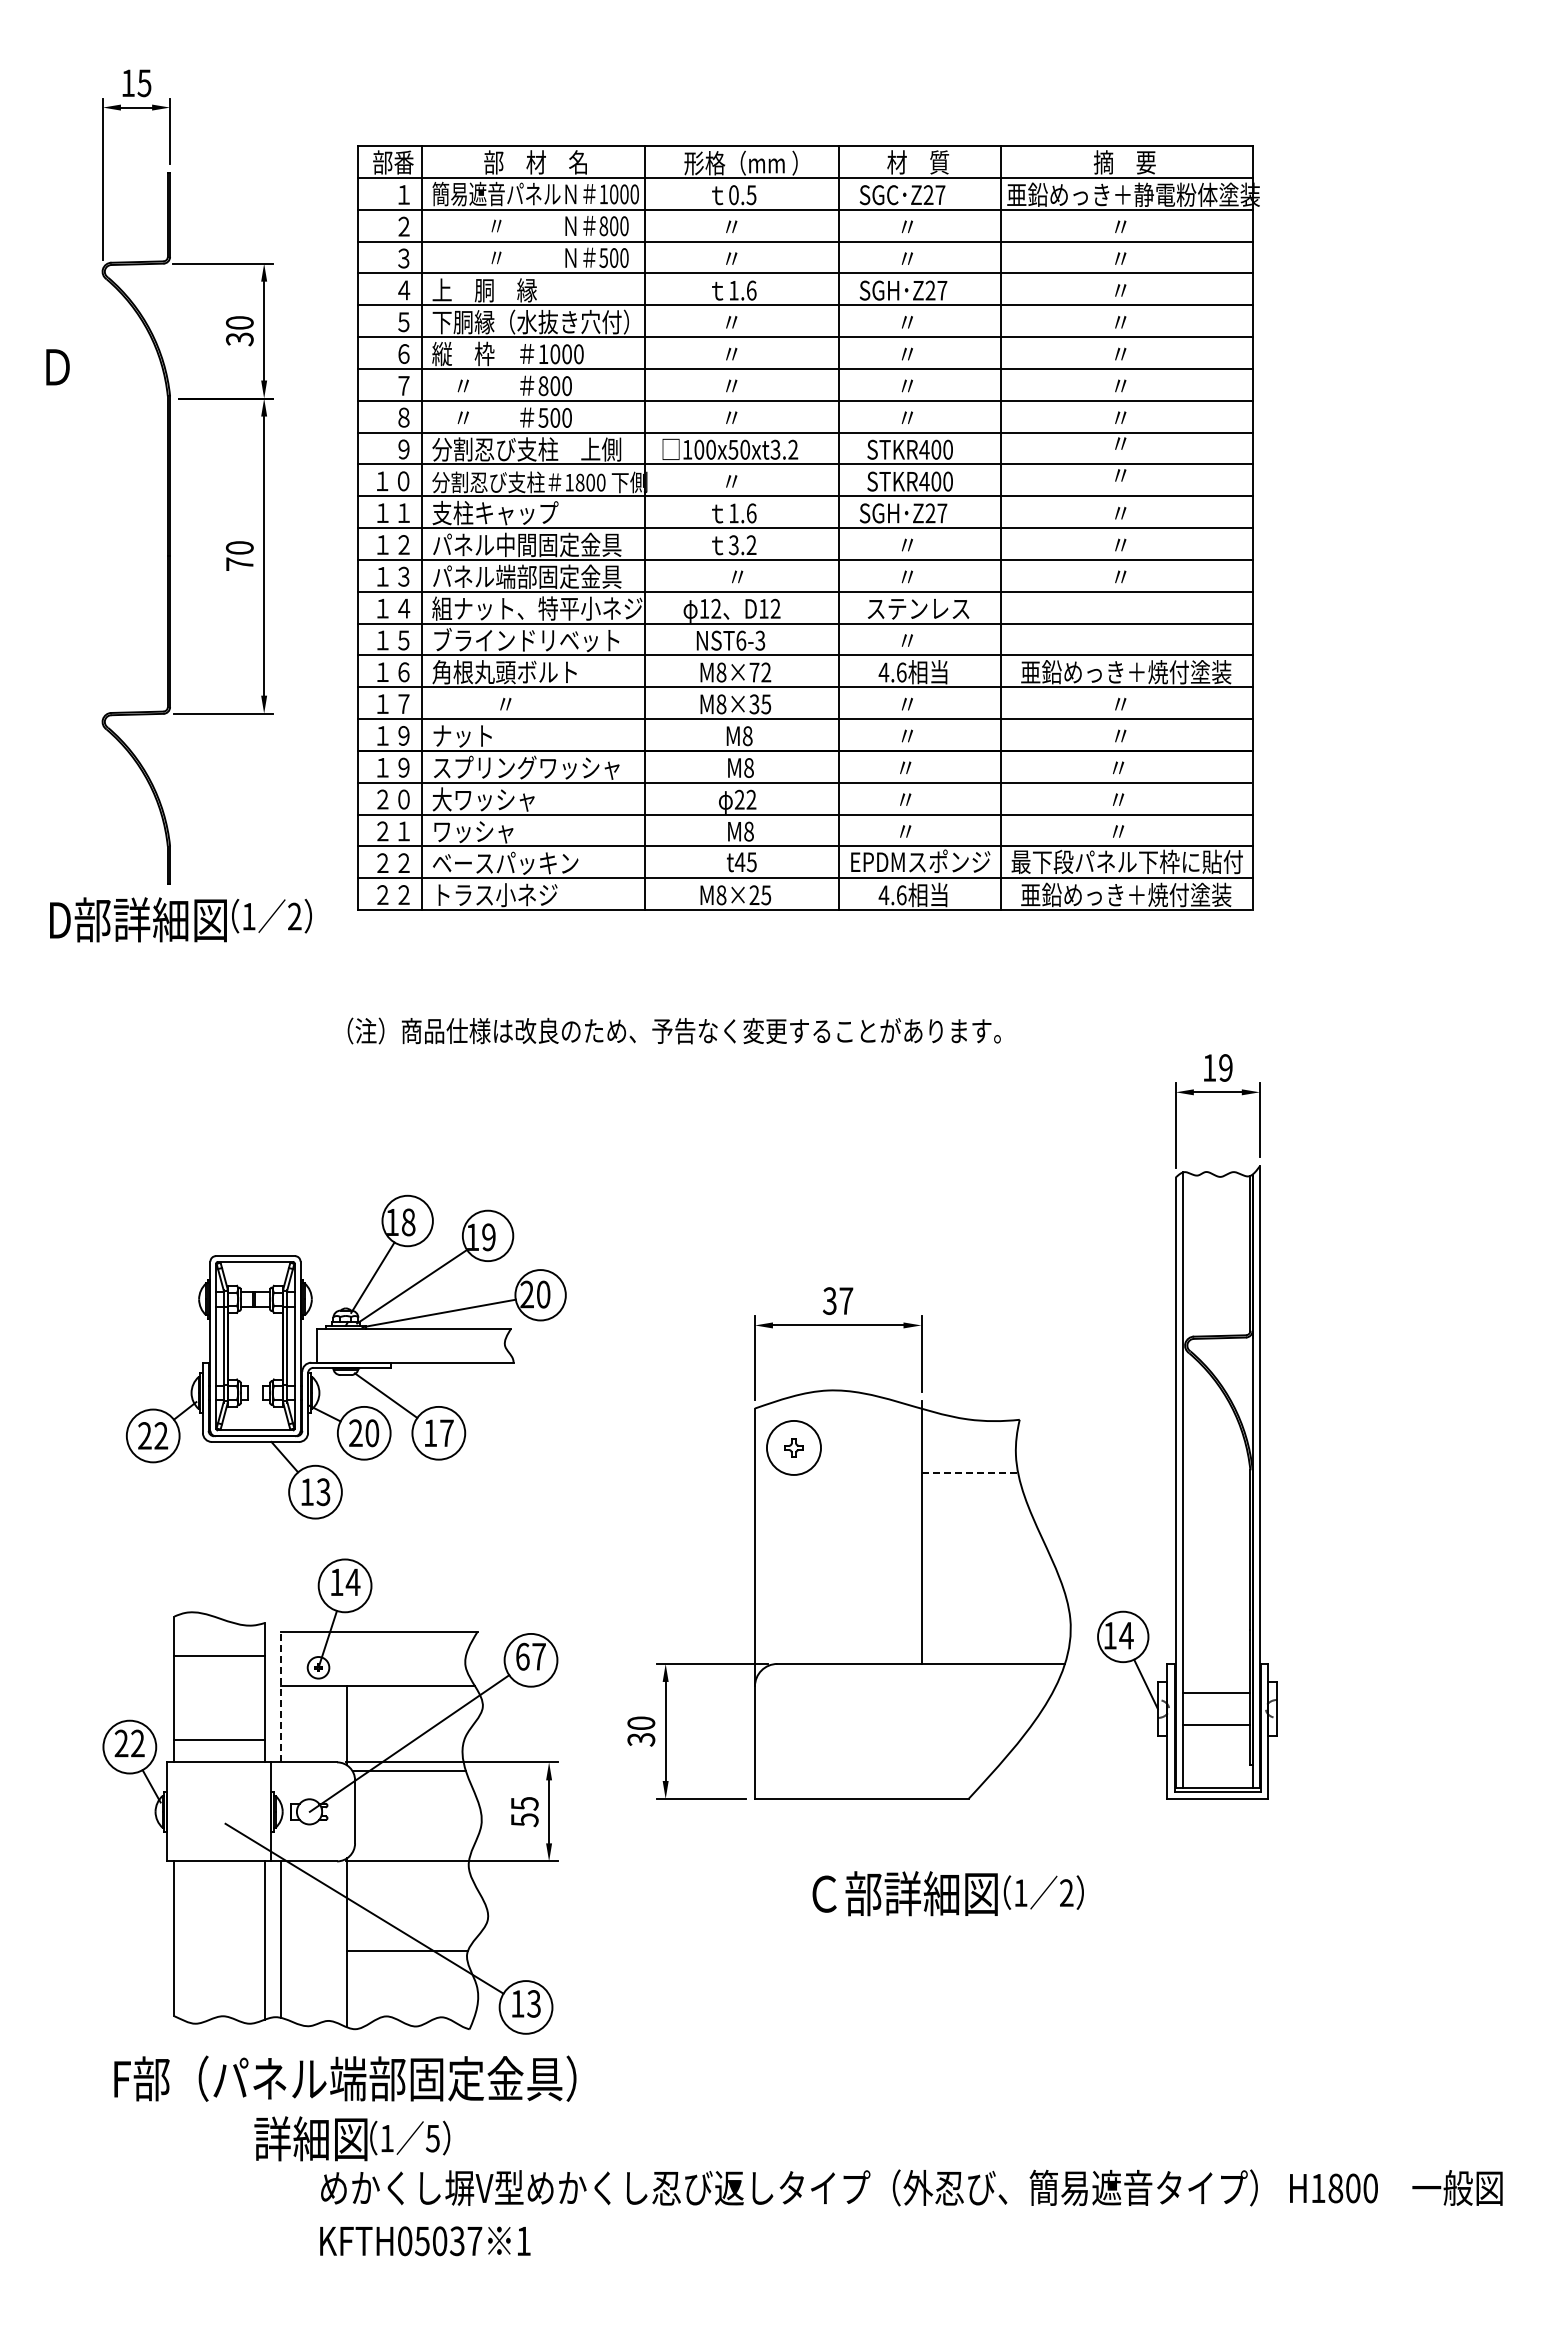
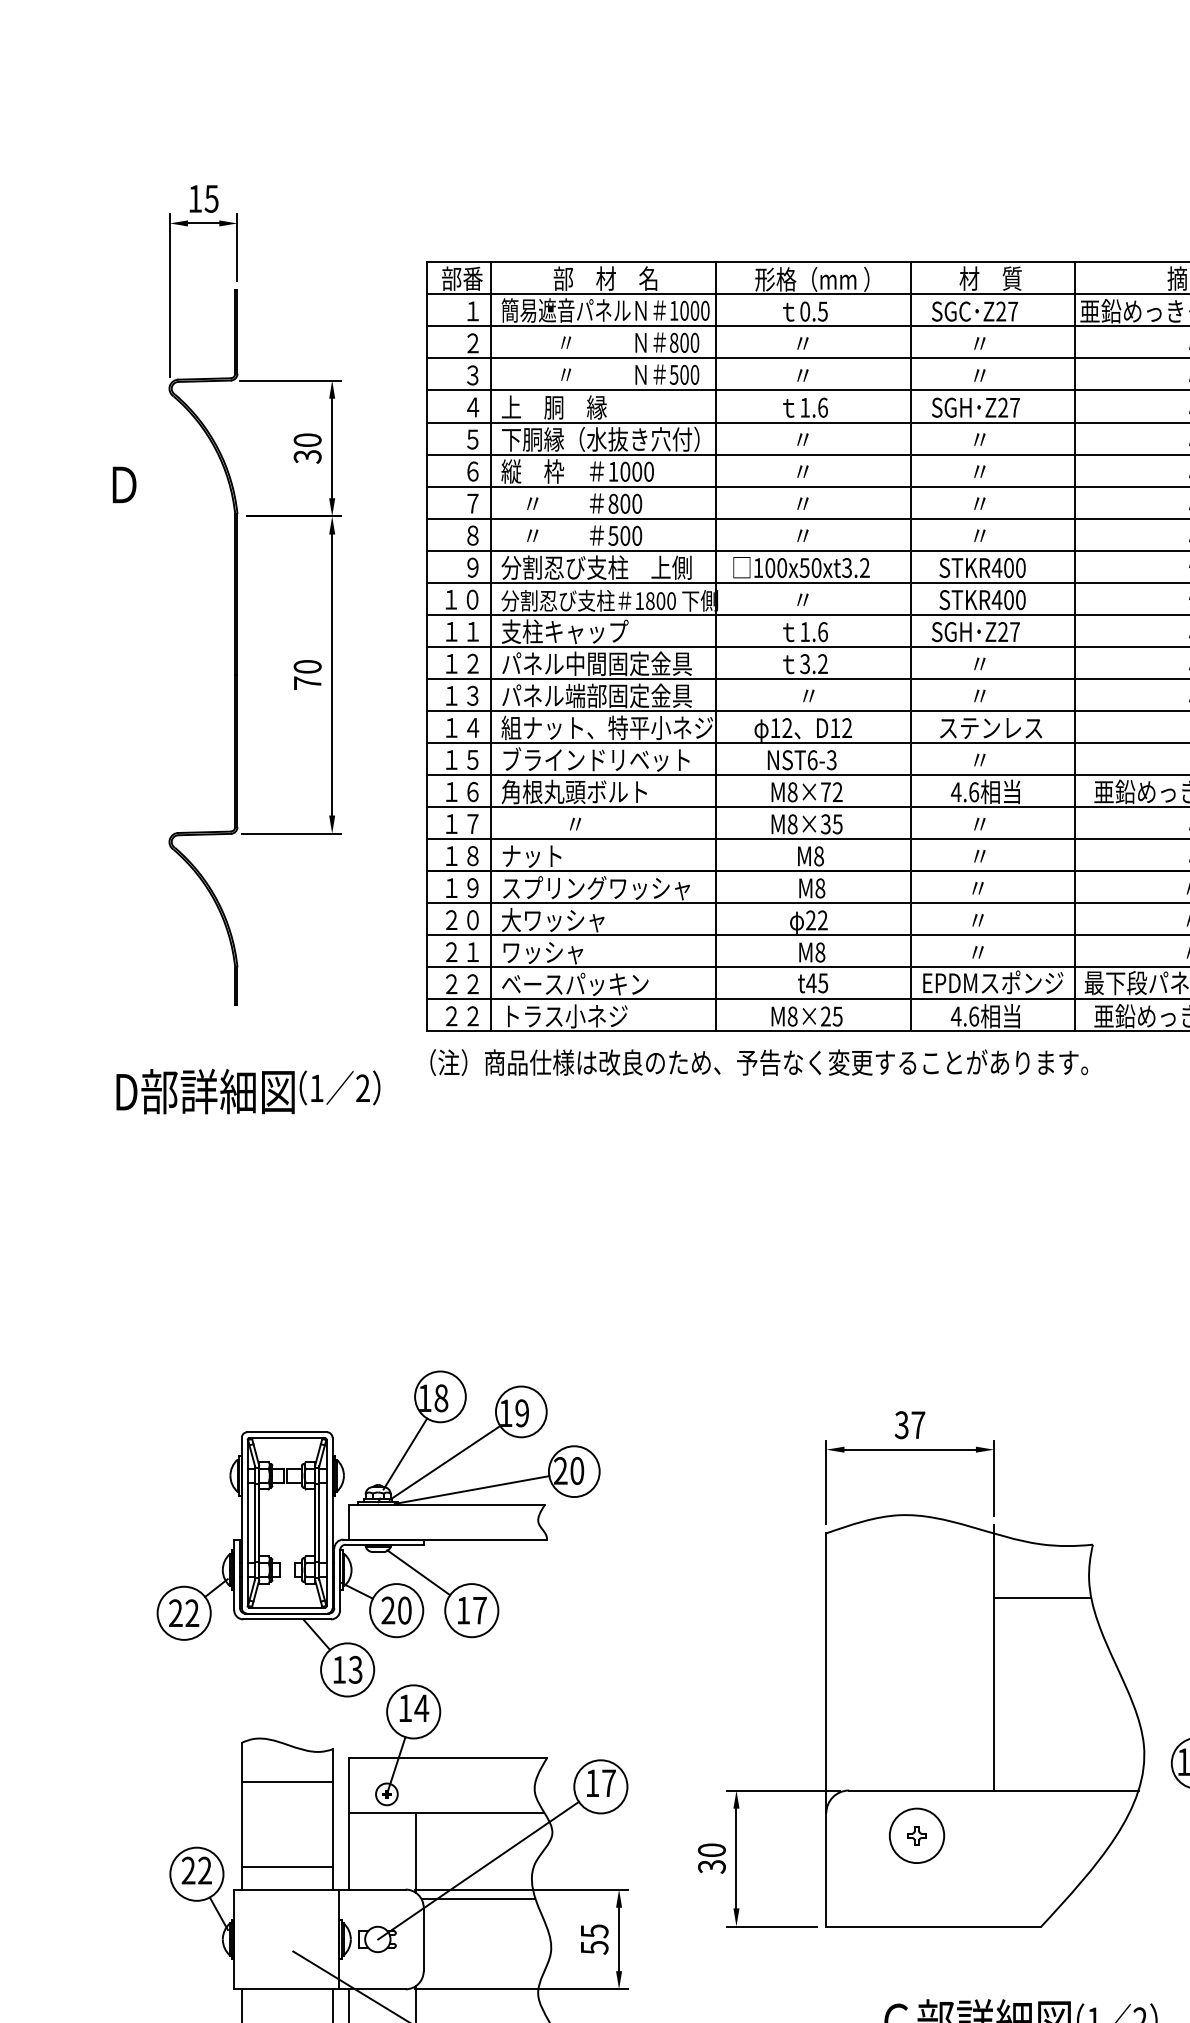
text: (403, 735) -> (472, 855), １９ -> １８
text: (180, 919) -> (247, 1091), moved
text: (673, 1030) -> (758, 1062), moved
part: (346, 1356) -> (378, 1533), moved
part: (793, 1447) -> (916, 1835), moved
line: (970, 1472) -> (1043, 1597), dashed -> solid
text: (522, 1656) -> (592, 1783), 67 -> 17
line: (280, 1696) -> (348, 1823), dashed -> solid

